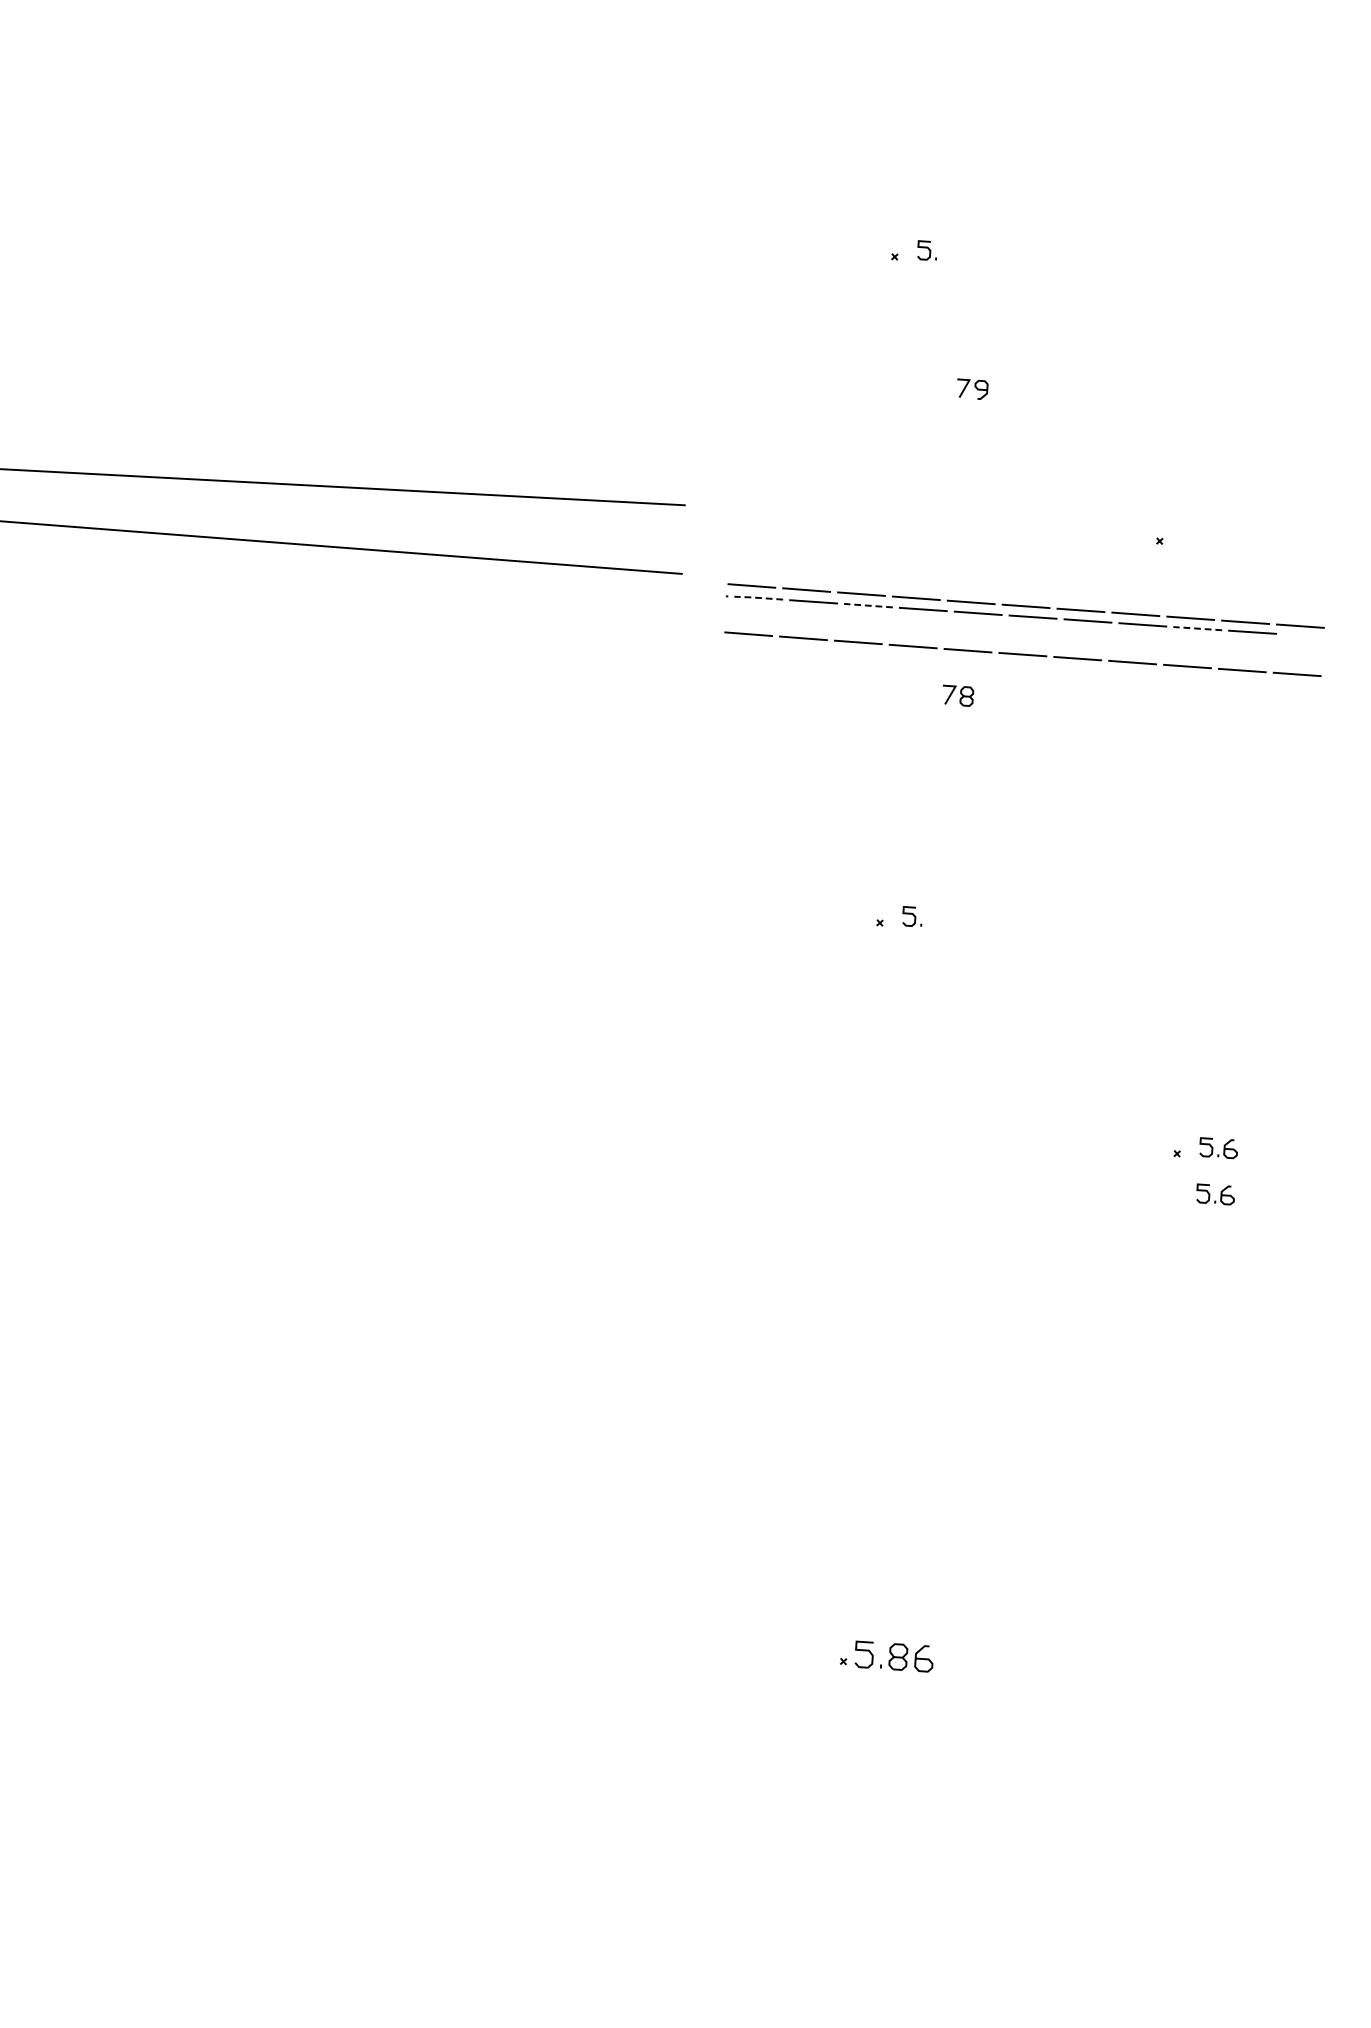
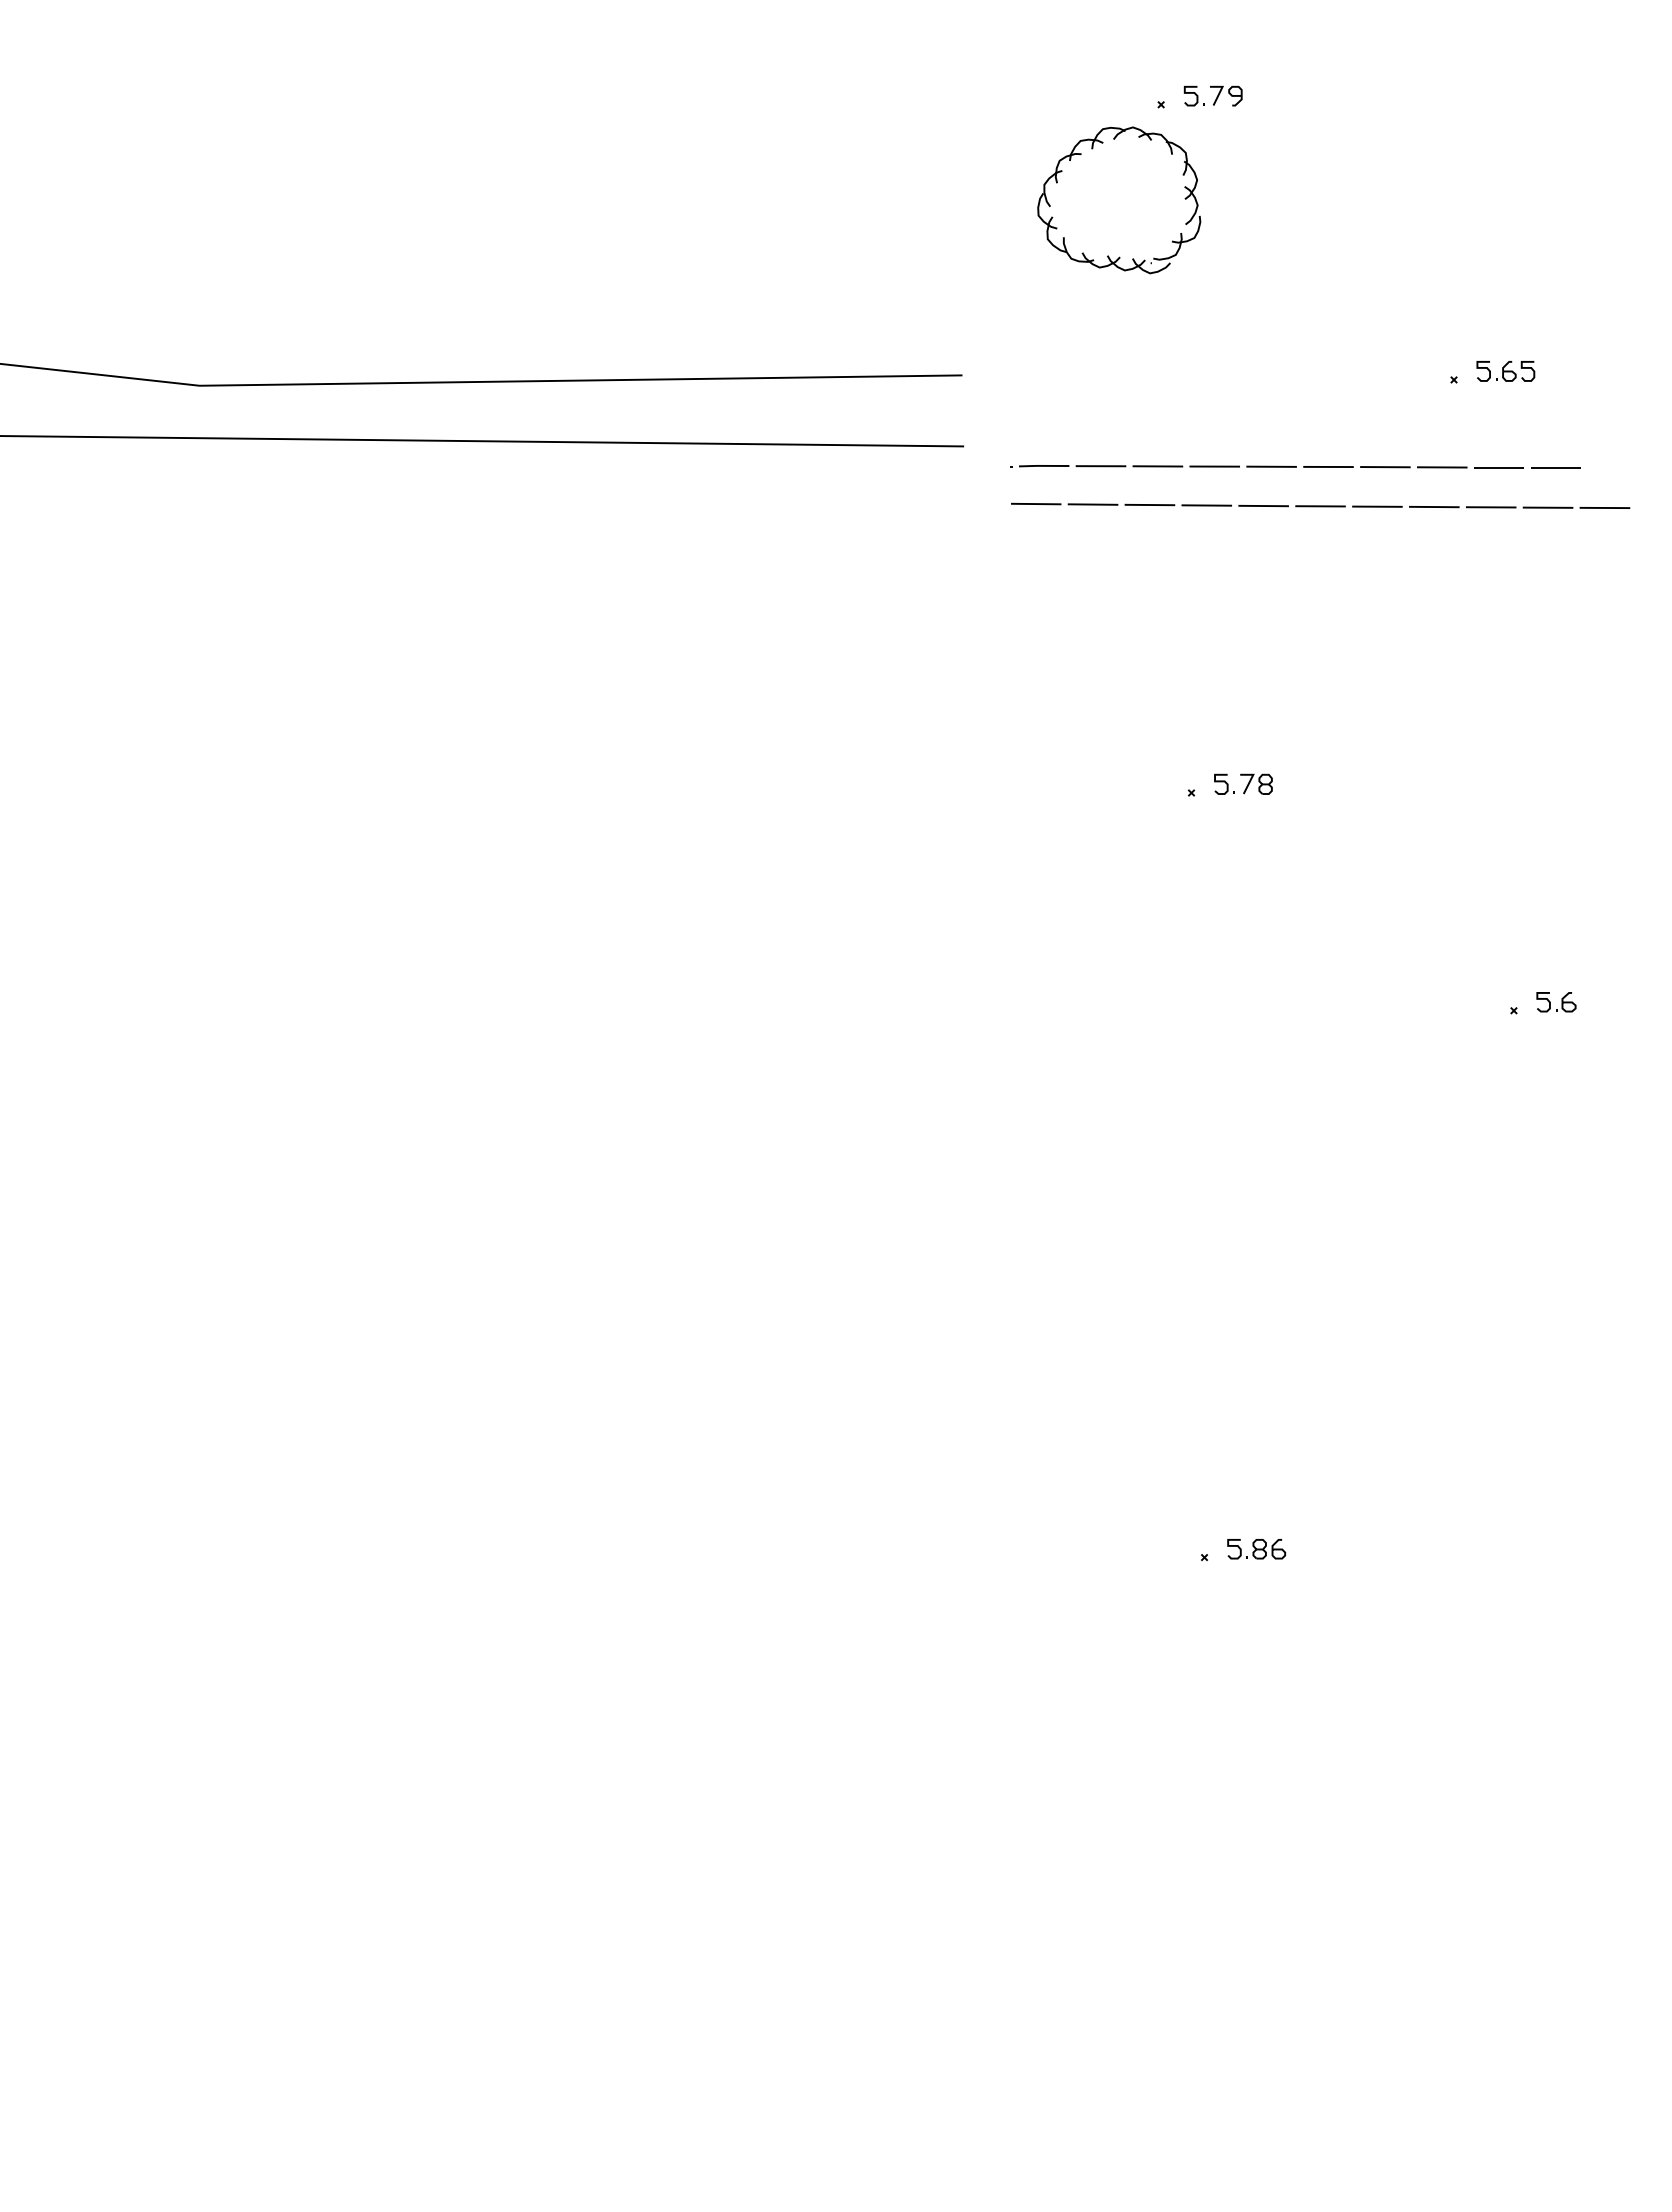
part: (972, 388) -> (1226, 95), moved
part: (844, 400) -> (1119, 256), added
part: (1209, 536) -> (1505, 371), added
line: (757, 597) -> (1042, 465), dashed -> solid
line: (868, 605) -> (1157, 466), dashed -> solid
part: (1026, 605) -> (1320, 455), removed
line: (1197, 628) -> (1498, 467), dashed -> solid
part: (958, 695) -> (1256, 783), moved
part: (1215, 1194) -> (1556, 1050), removed
part: (894, 1657) -> (1256, 1549), size x0.71

